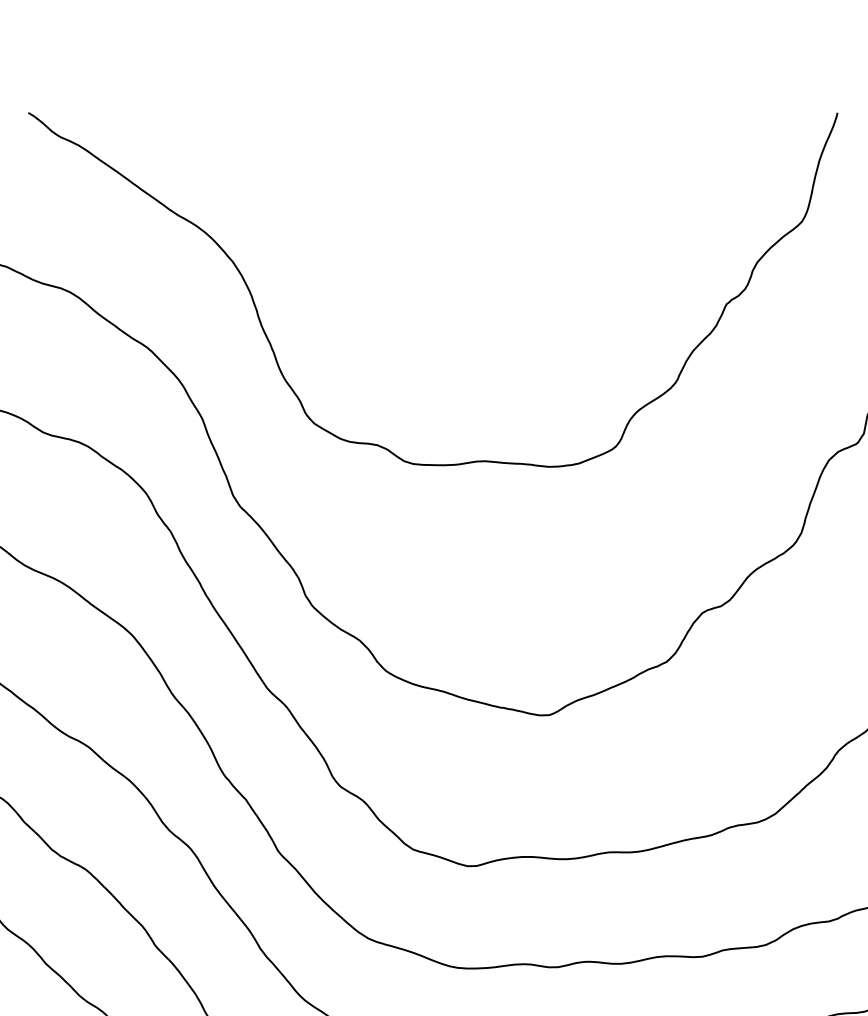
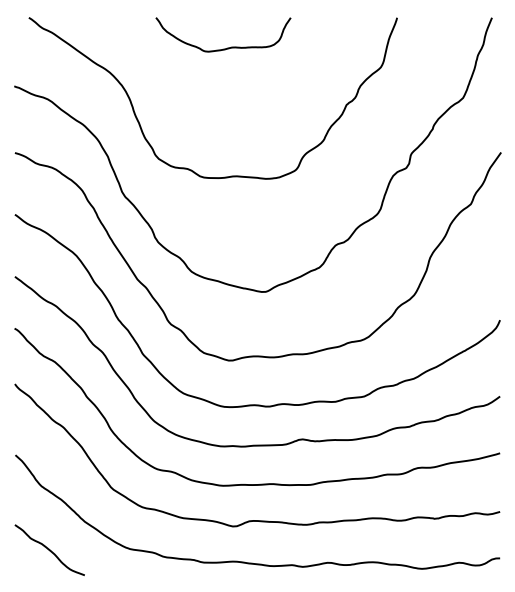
curve: (464, 178) -> (227, 47), added

